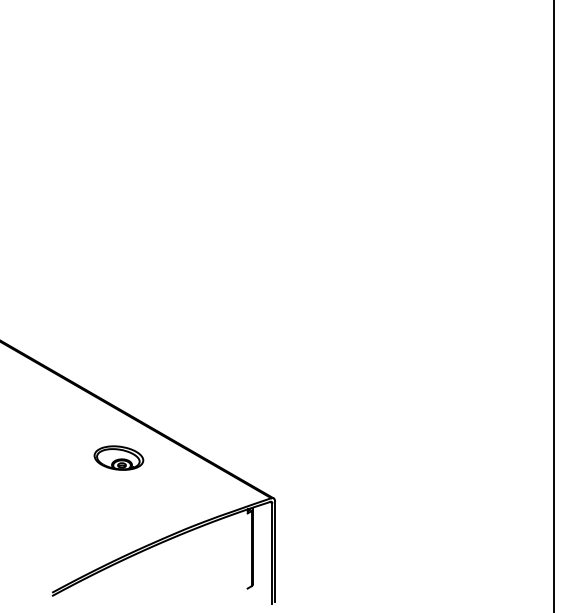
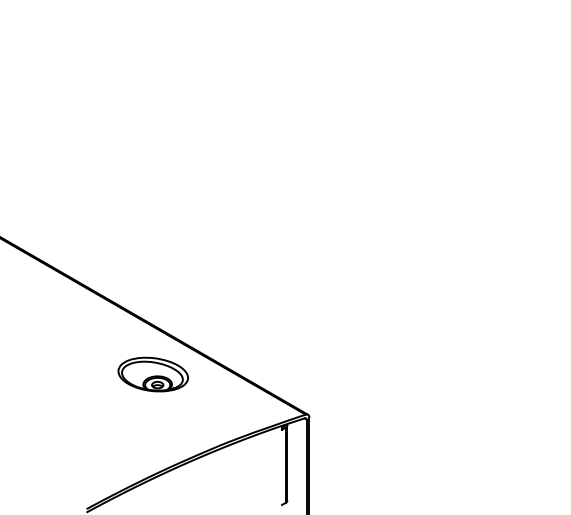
part: (118, 457) -> (152, 373), size x1.43

